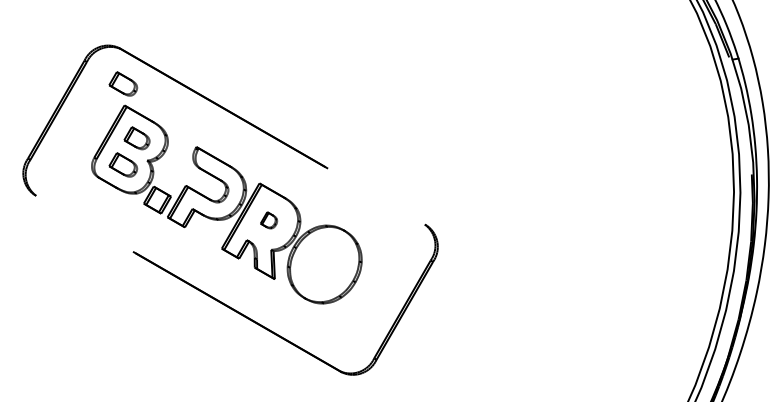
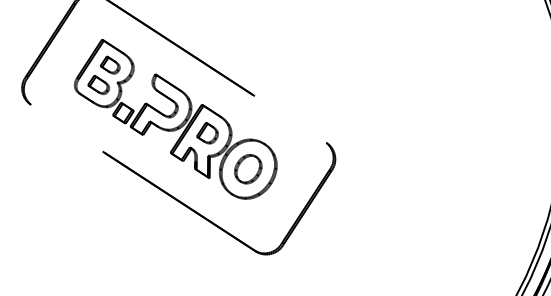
part: (123, 83) -> (102, 22), removed
part: (268, 220) -> (207, 133), size x1.67
part: (324, 264) -> (248, 169), added

